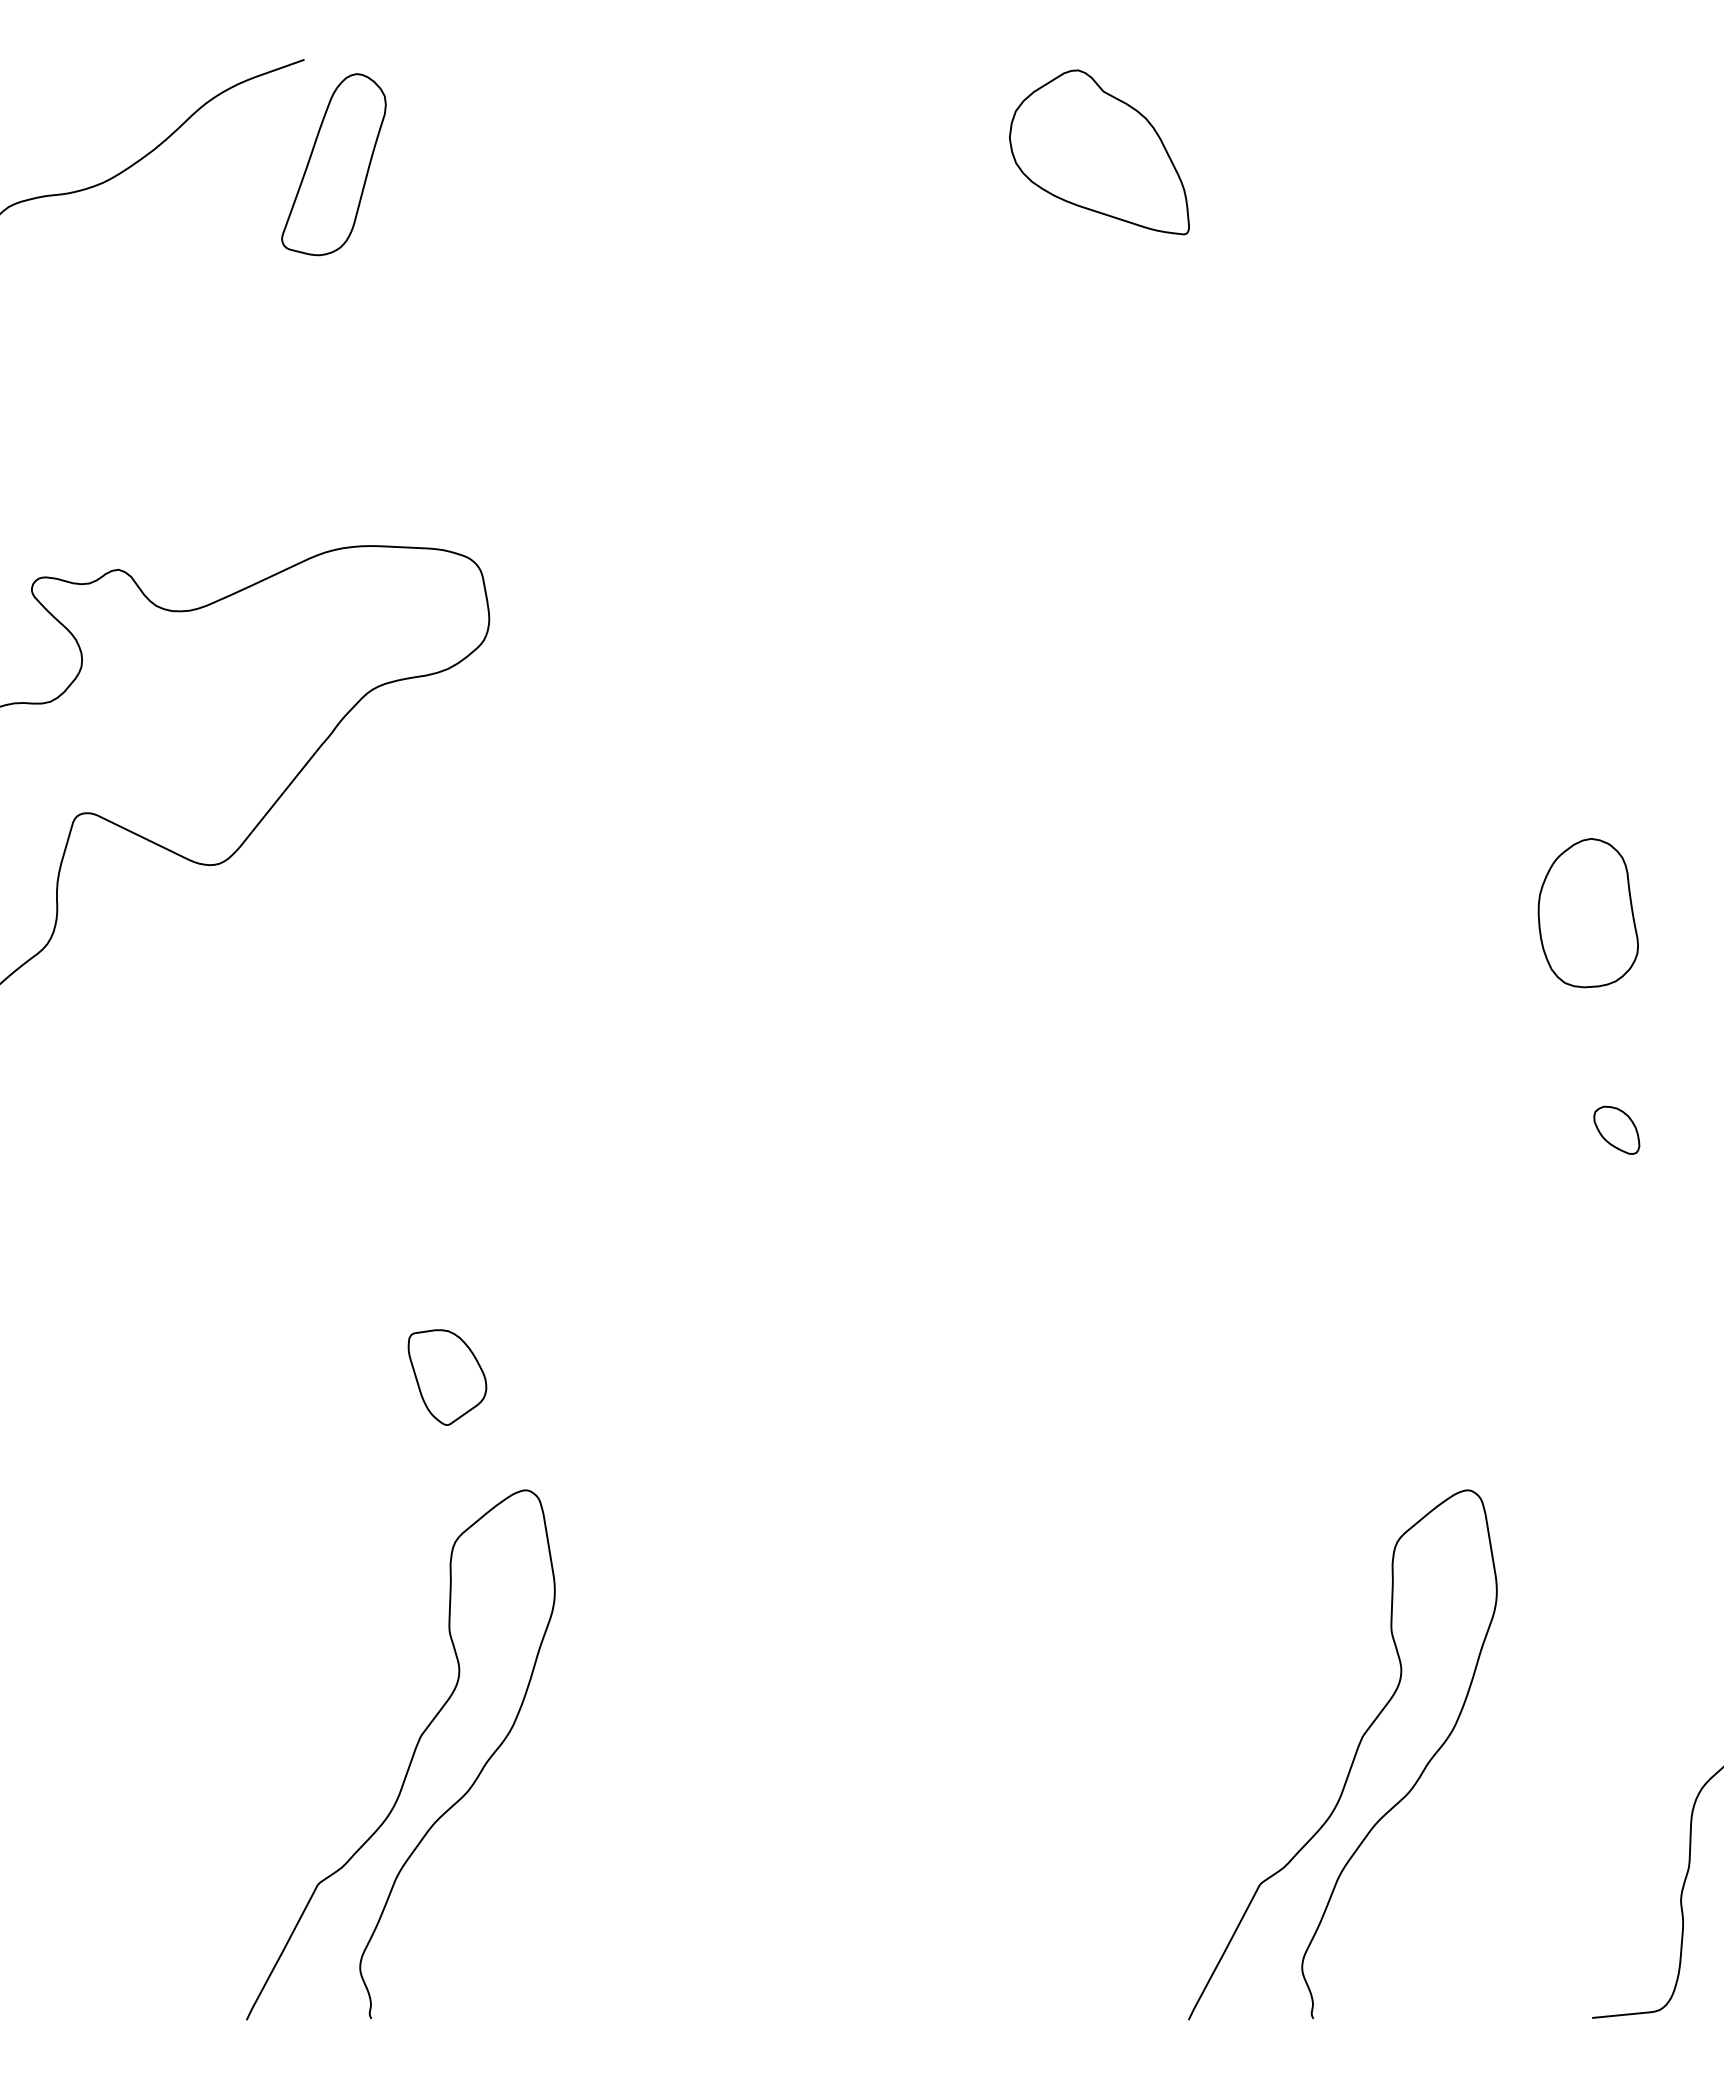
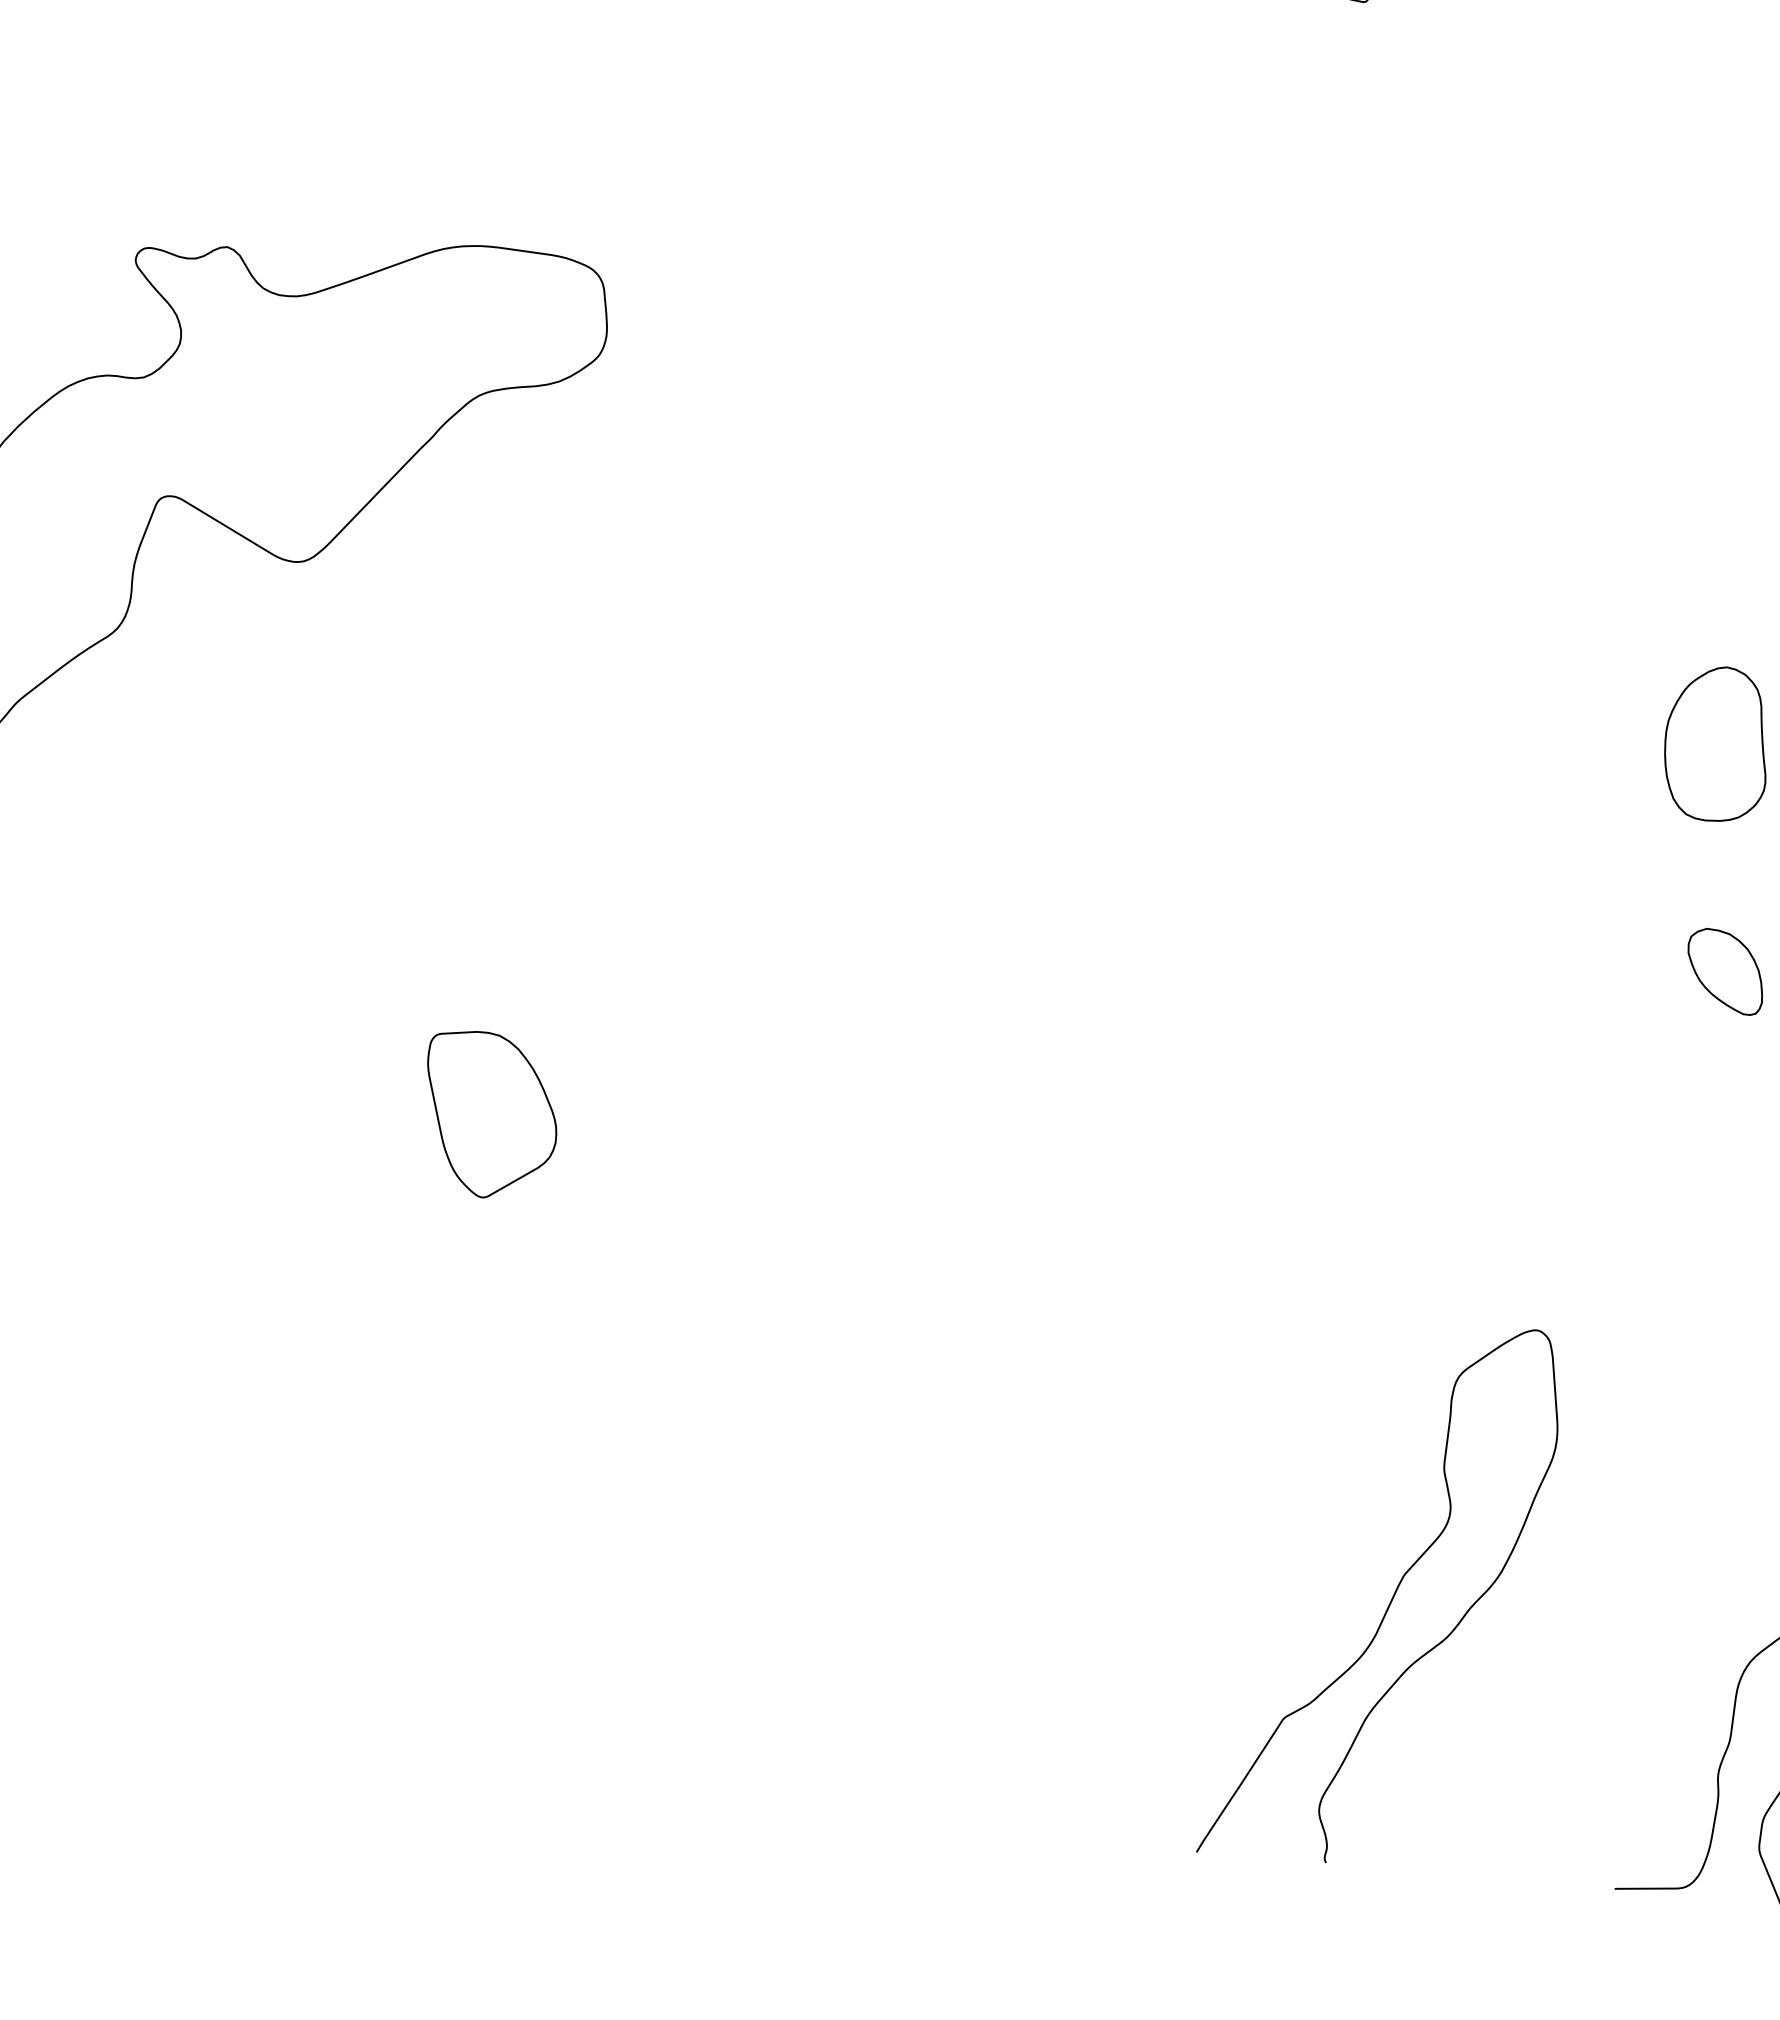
part: (1616, 1130) -> (1725, 971), size x1.67
part: (447, 1377) -> (490, 1115), size x1.67
curve: (411, 1757) -> (416, 1505), removed

